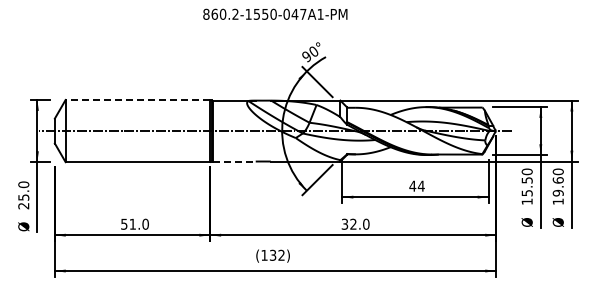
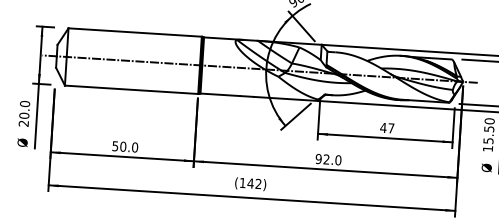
line: (137, 100) -> (134, 32), dashed -> solid
line: (234, 161) -> (220, 94), dashed -> solid
text: (420, 185) -> (390, 127), 44 -> 47
text: (23, 197) -> (24, 115), 25.0 -> 20.0
text: (132, 223) -> (123, 146), 51.0 -> 50.0
text: (344, 223) -> (318, 158), 32.0 -> 92.0
text: (272, 254) -> (250, 182), (132) -> (142)

